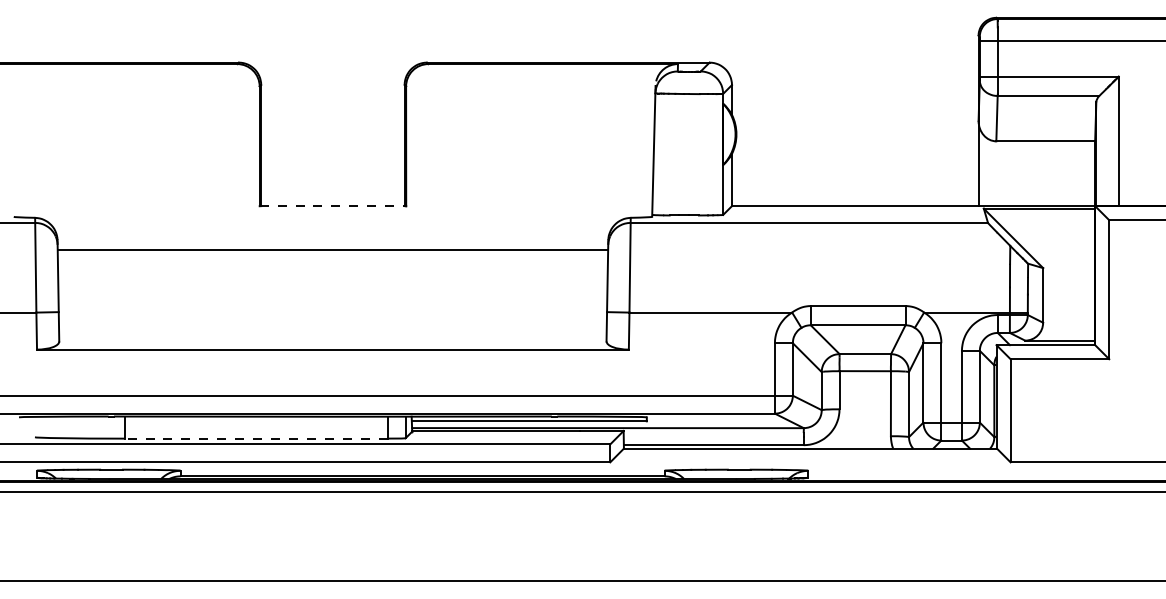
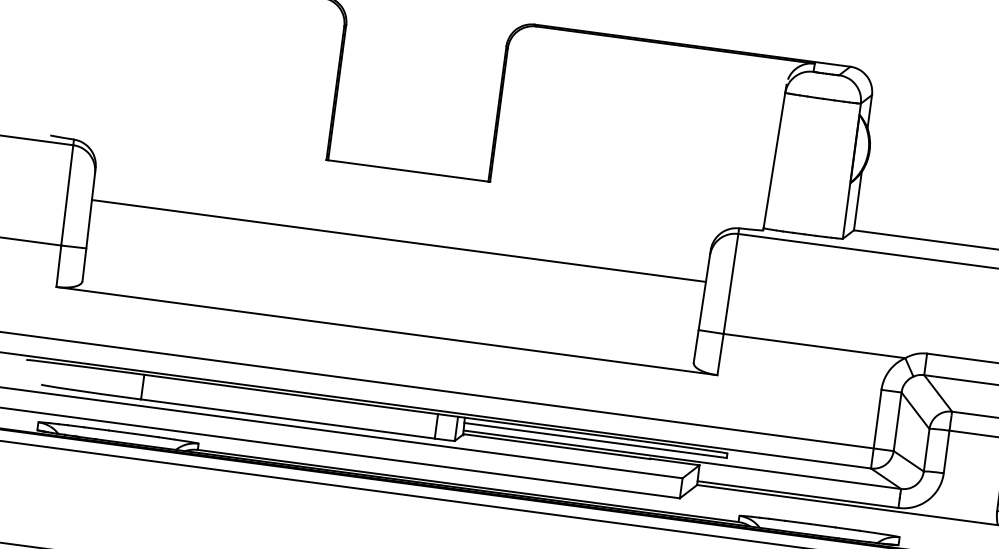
line: (333, 206) -> (408, 171), dashed -> solid
line: (332, 249) -> (398, 240), moved
line: (256, 438) -> (288, 418), dashed -> solid

